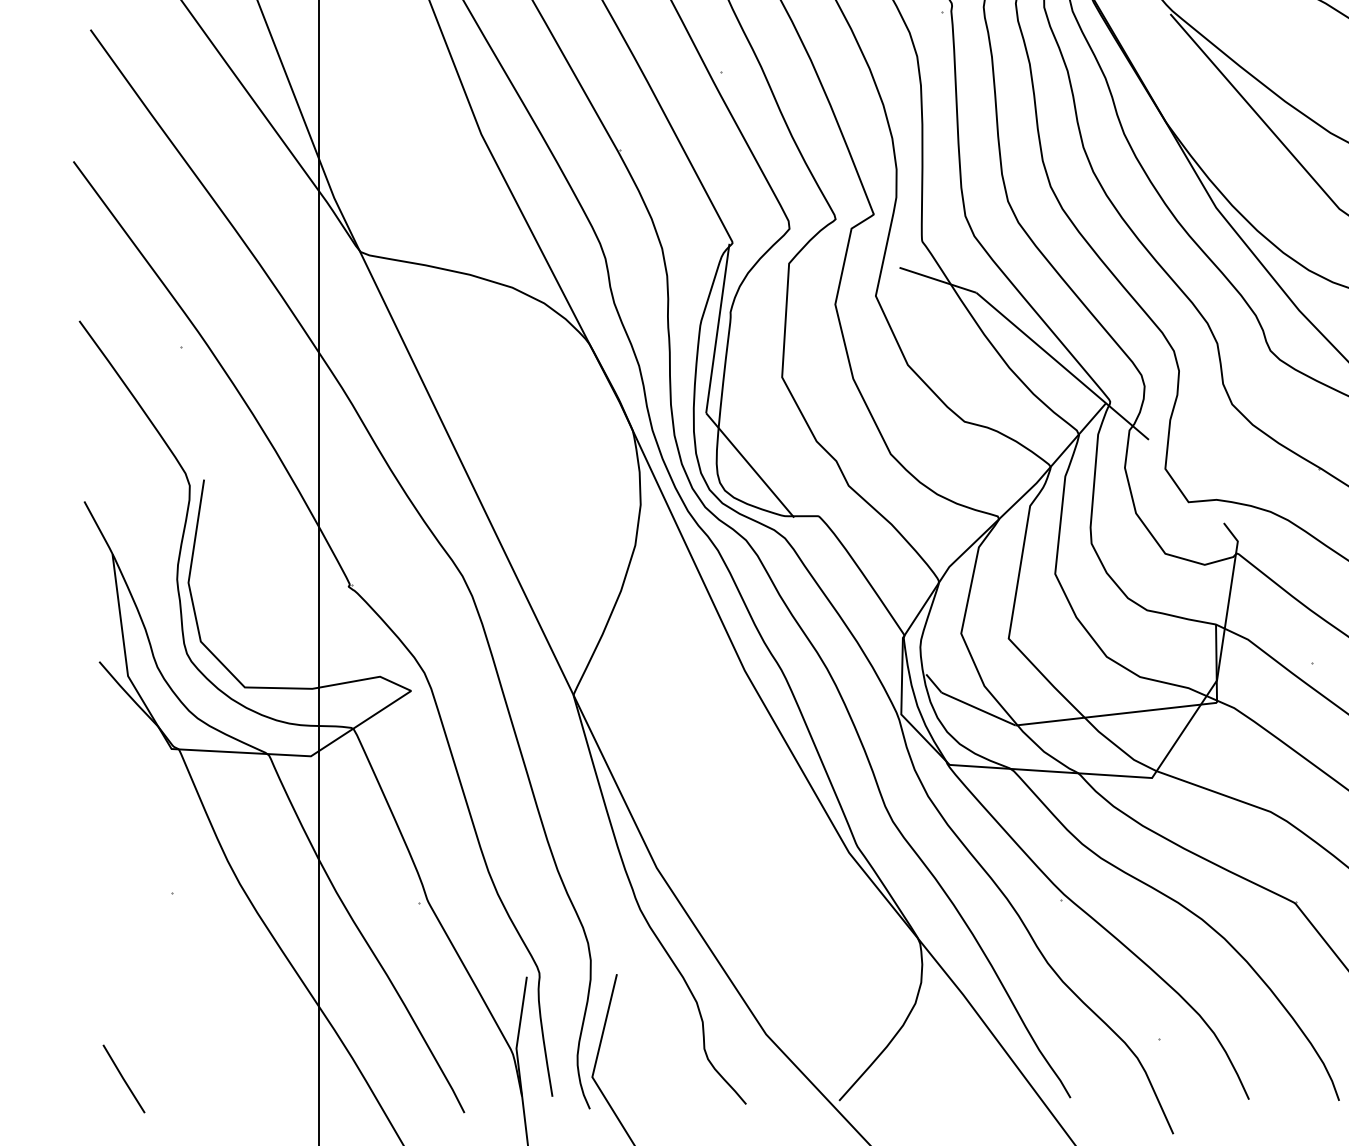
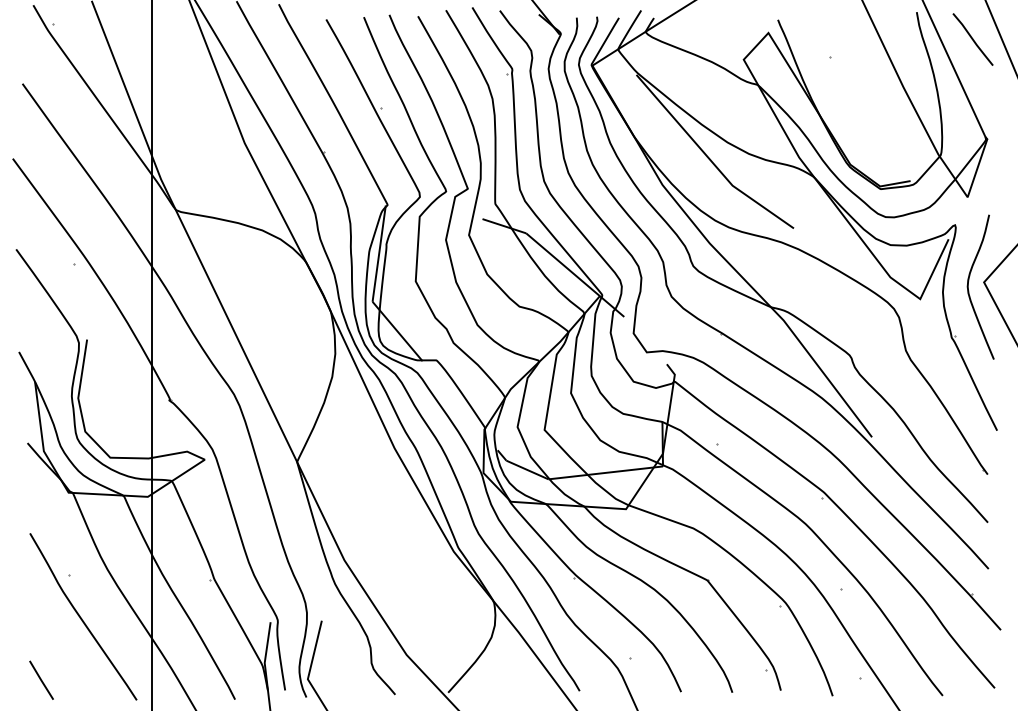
curve: (194, 968) -> (81, 617), added

